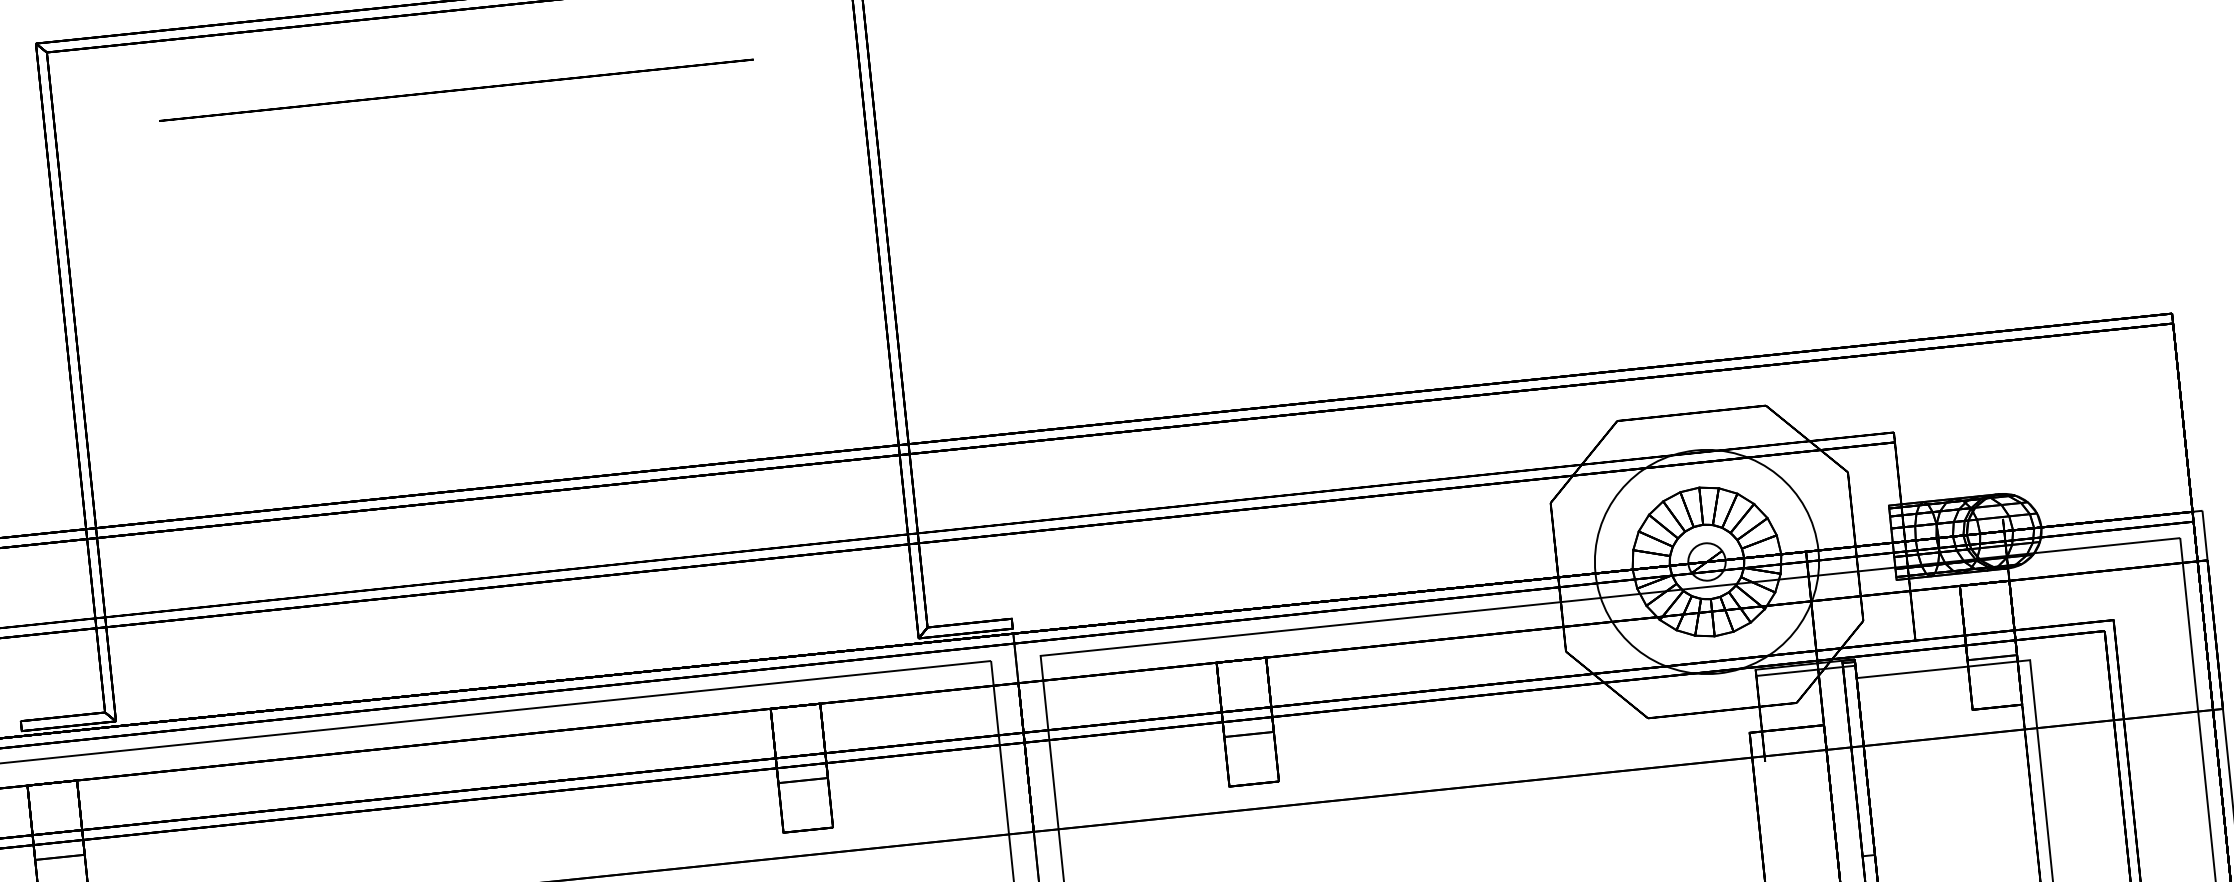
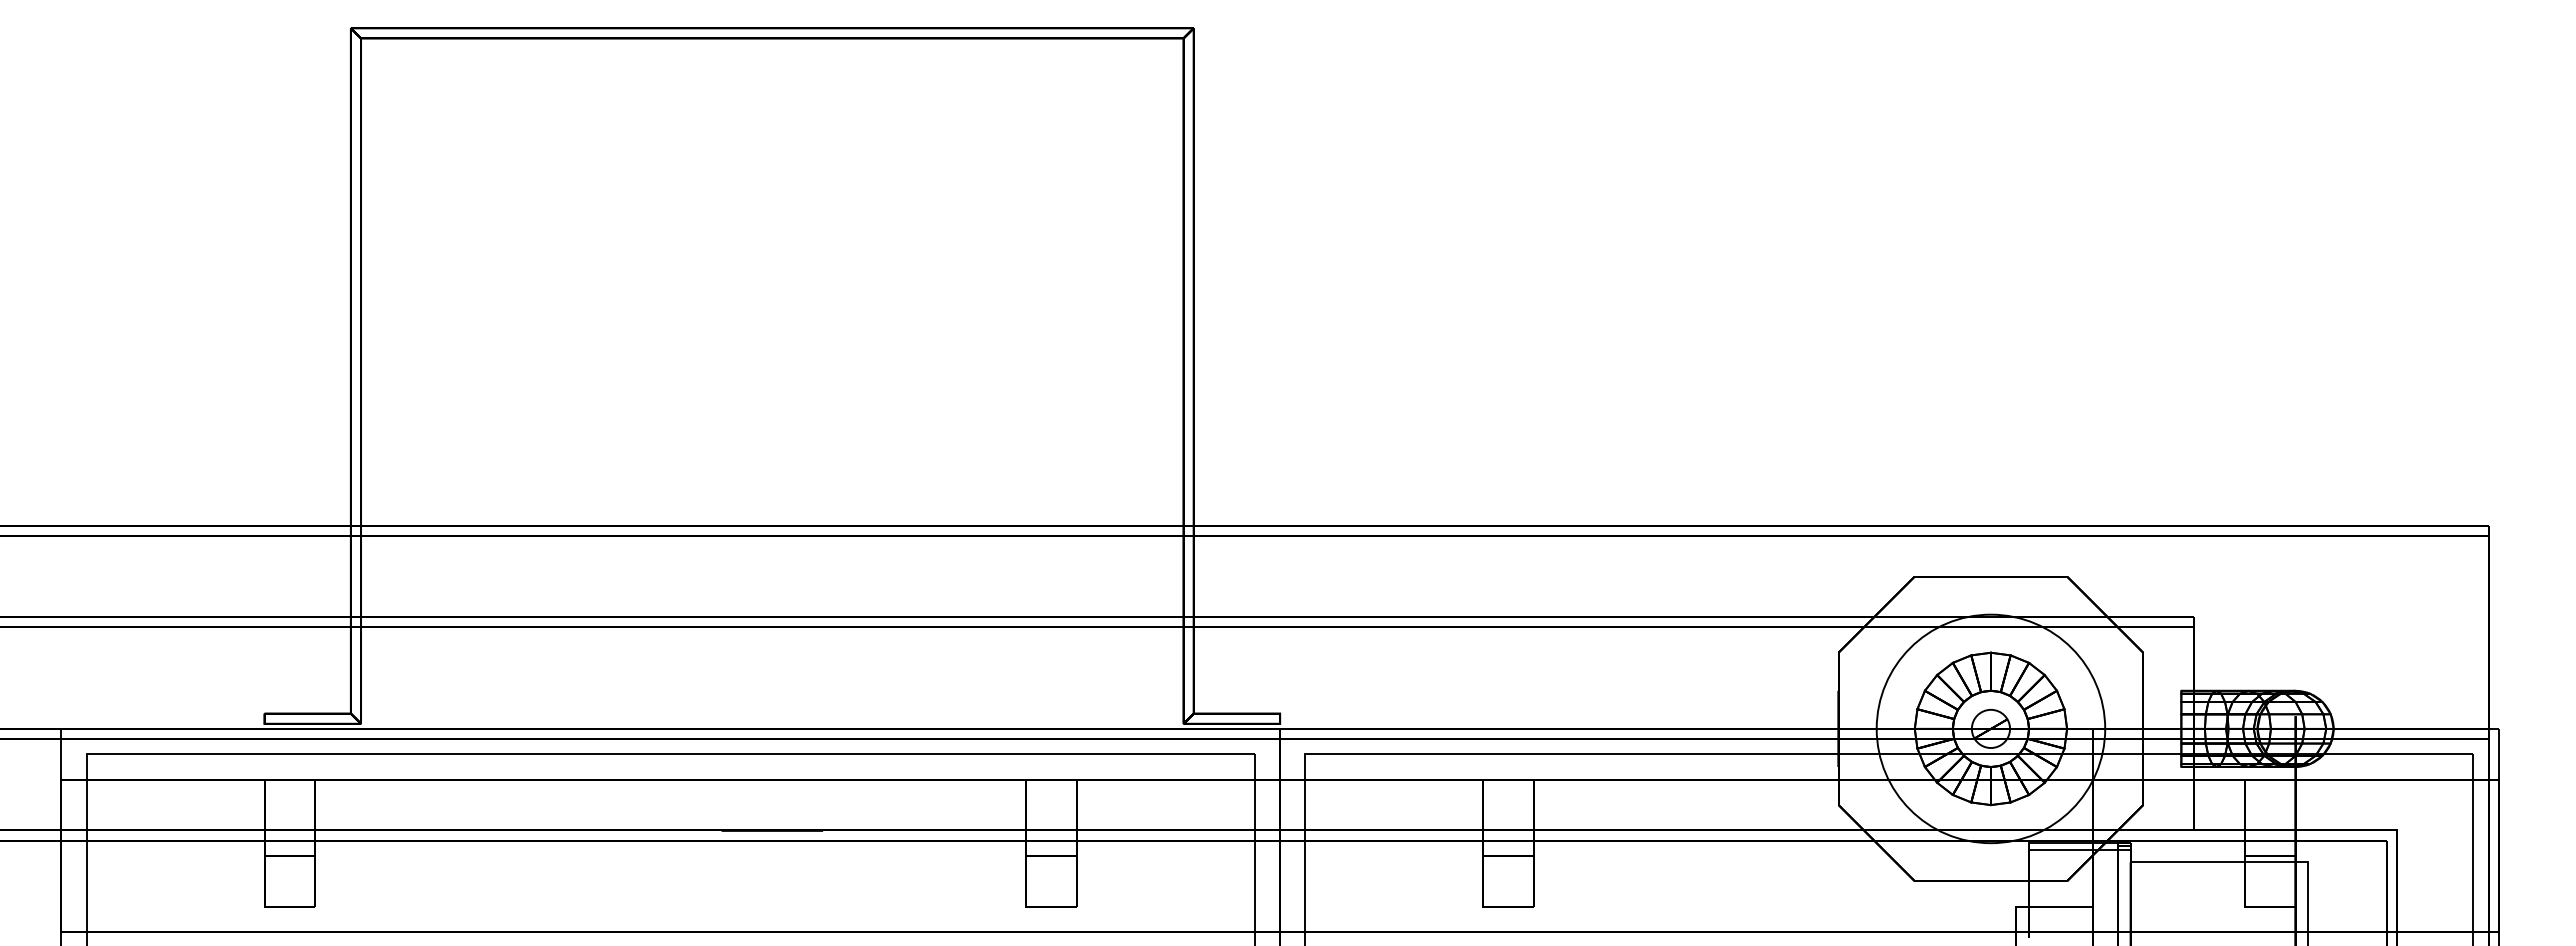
circle: (455, 90) -> (771, 119), removed

